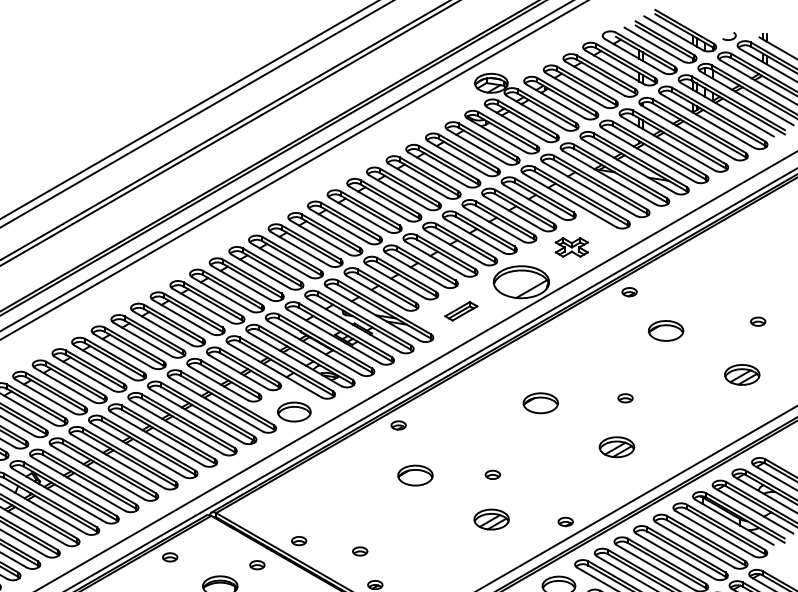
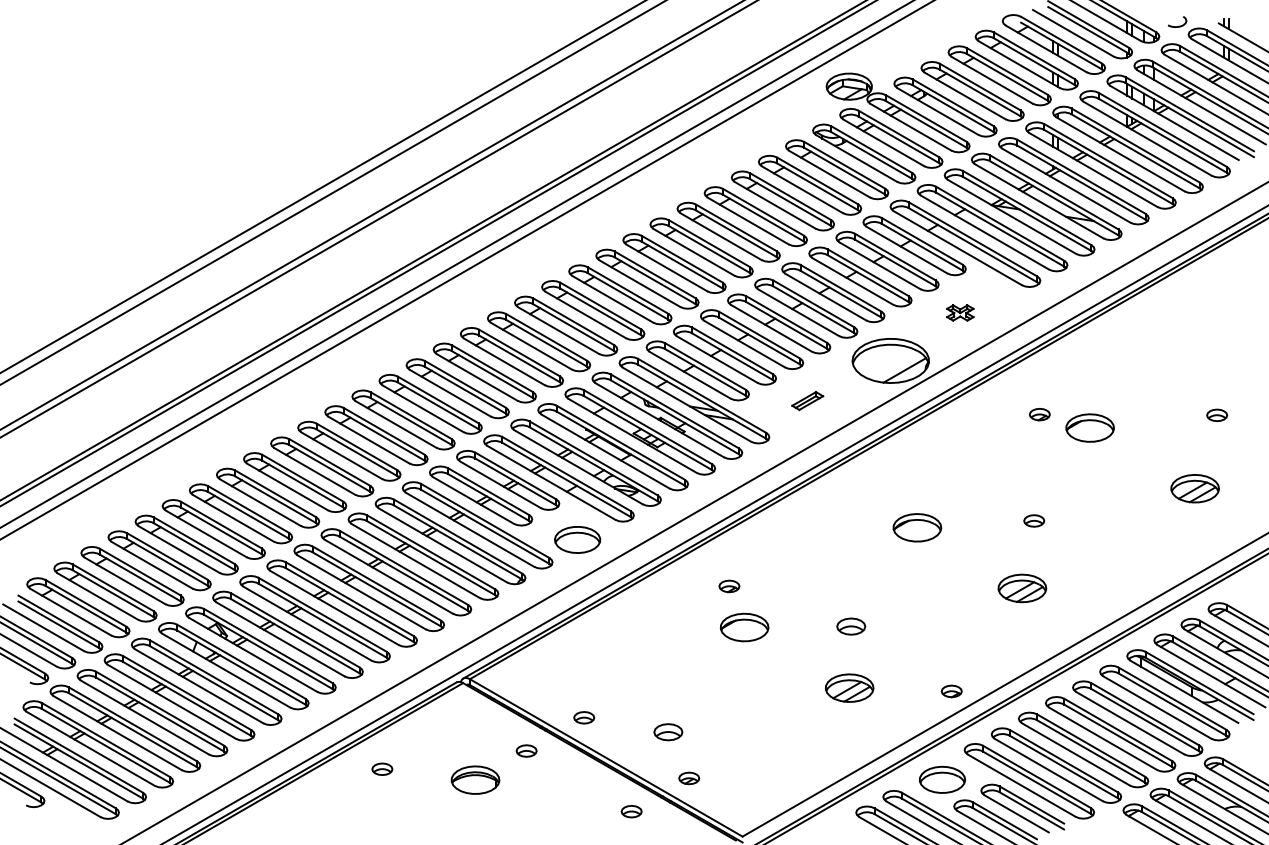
part: (572, 247) -> (960, 312), size x0.6
part: (629, 292) -> (1039, 414), moved
part: (461, 310) -> (807, 400), size x0.7
part: (398, 425) -> (729, 586), moved
part: (492, 474) -> (851, 626), size x1.4
part: (360, 551) -> (668, 731), size x1.4
part: (170, 556) -> (382, 768), moved

